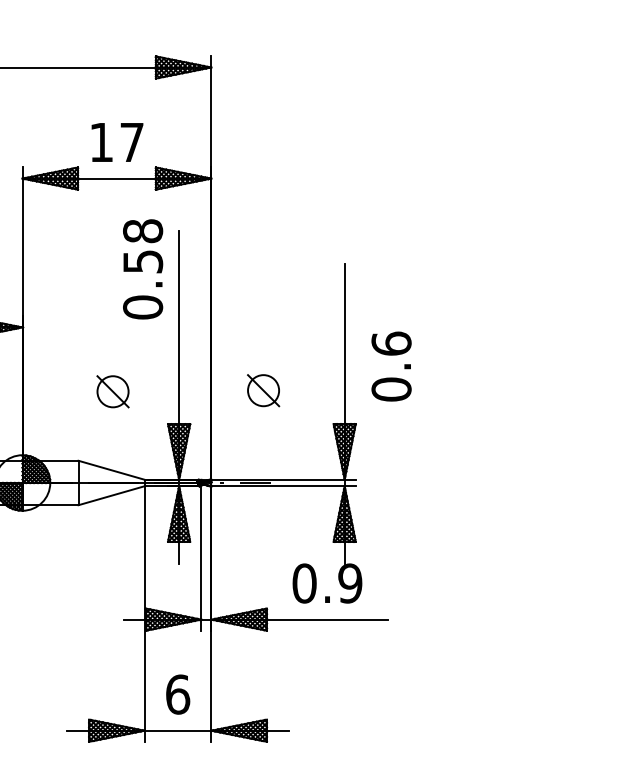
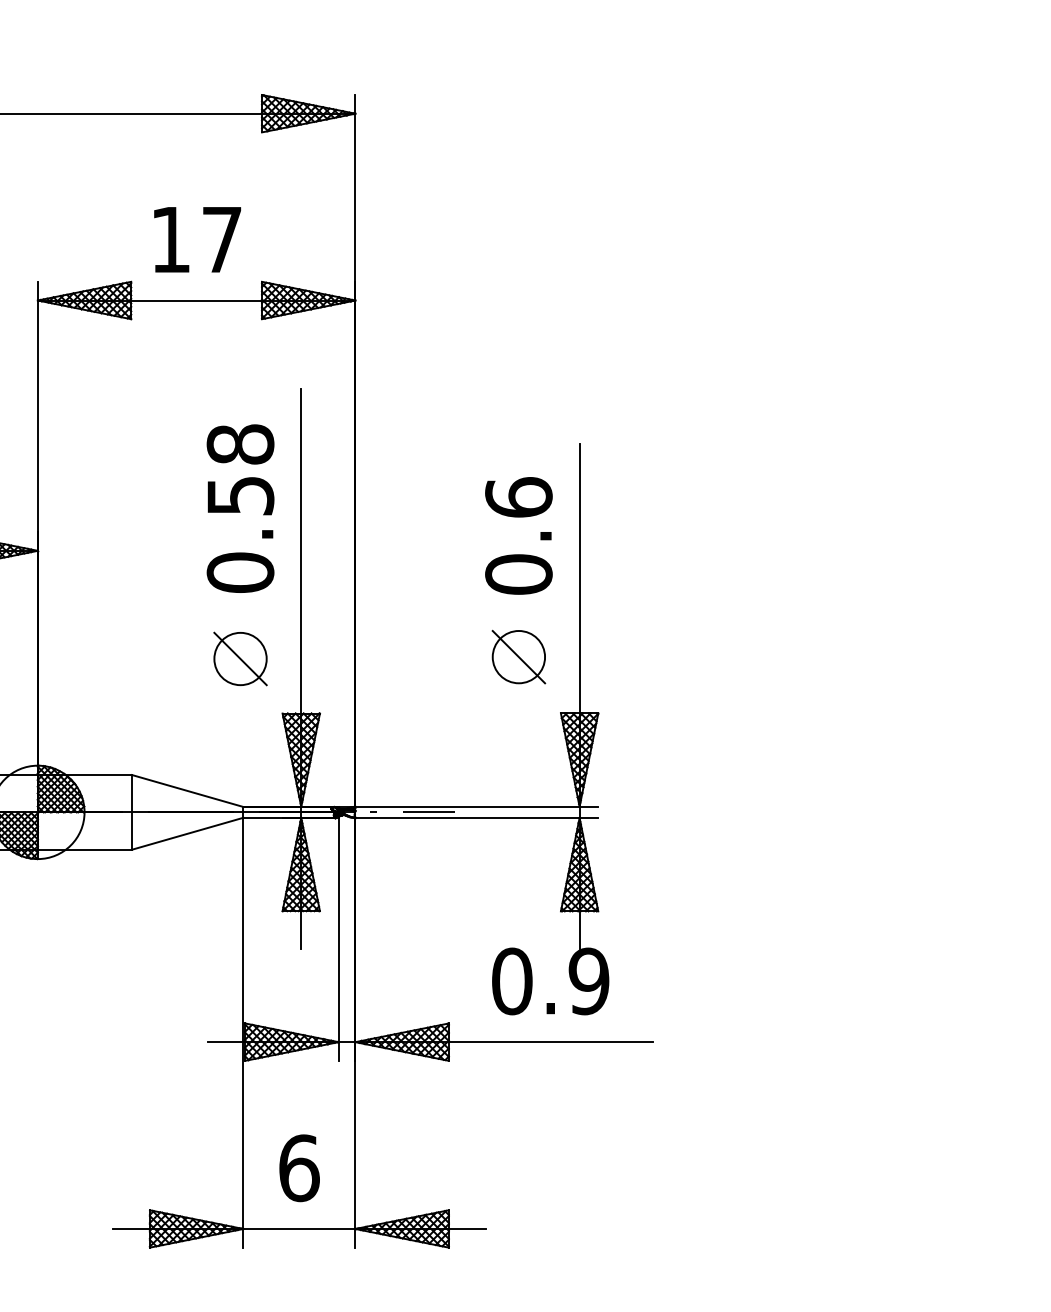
text: (143, 269) -> (241, 508), moved
text: (391, 366) -> (518, 535), moved
part: (263, 390) -> (518, 656), moved
part: (112, 391) -> (239, 658), moved

